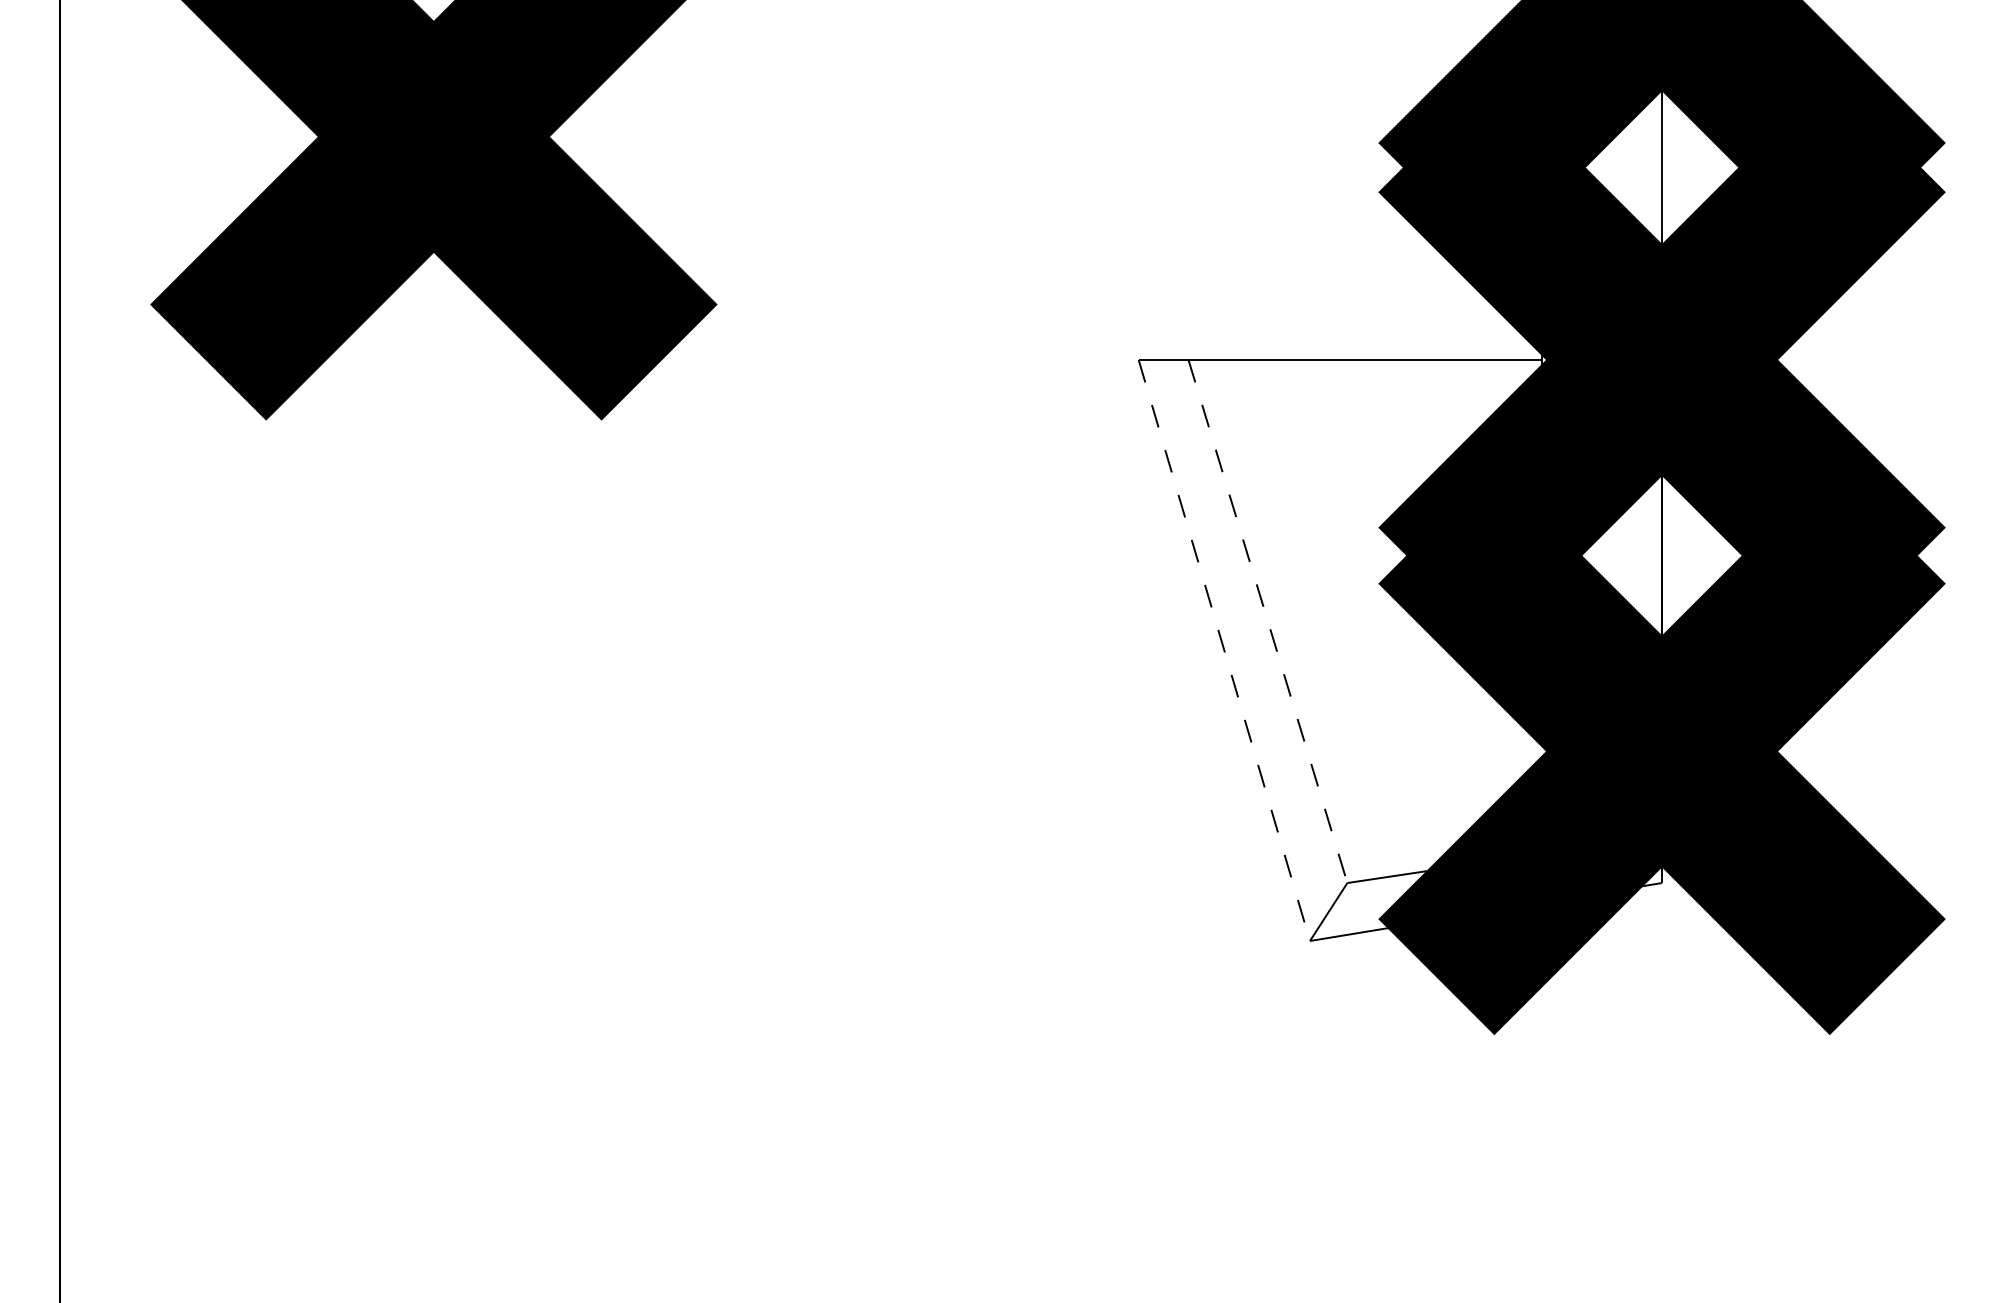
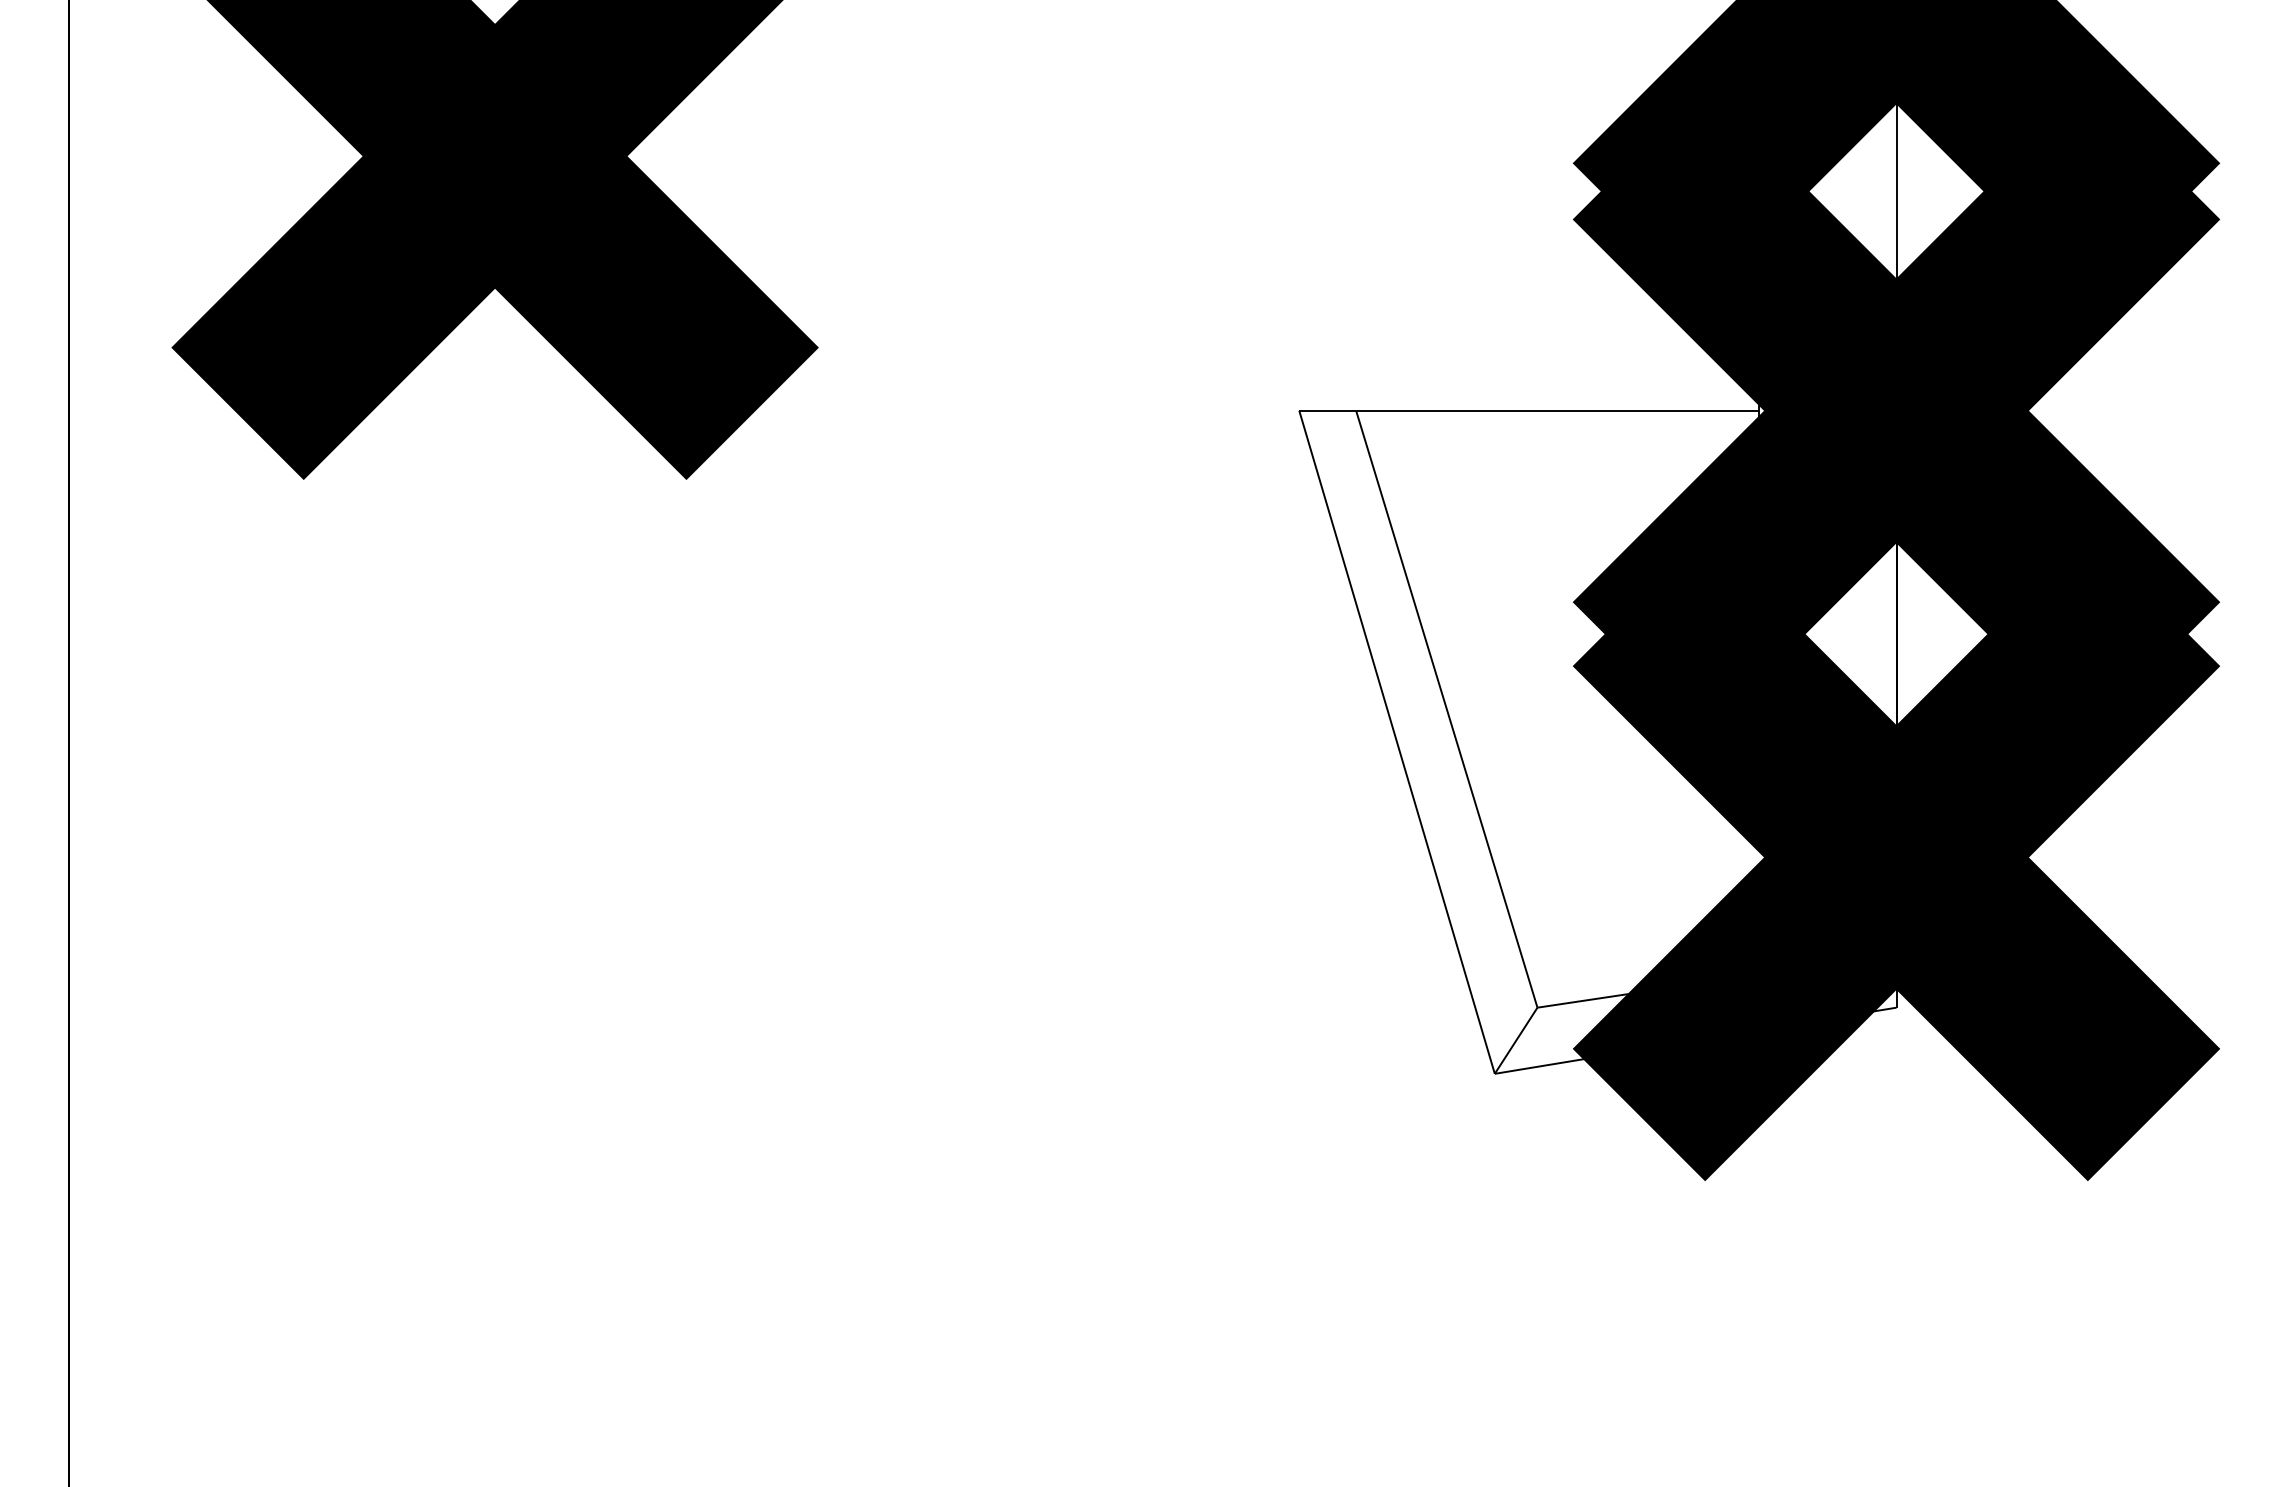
line: (1267, 621) -> (1446, 709), dashed -> solid
line: (1224, 650) -> (1397, 742), dashed -> solid

